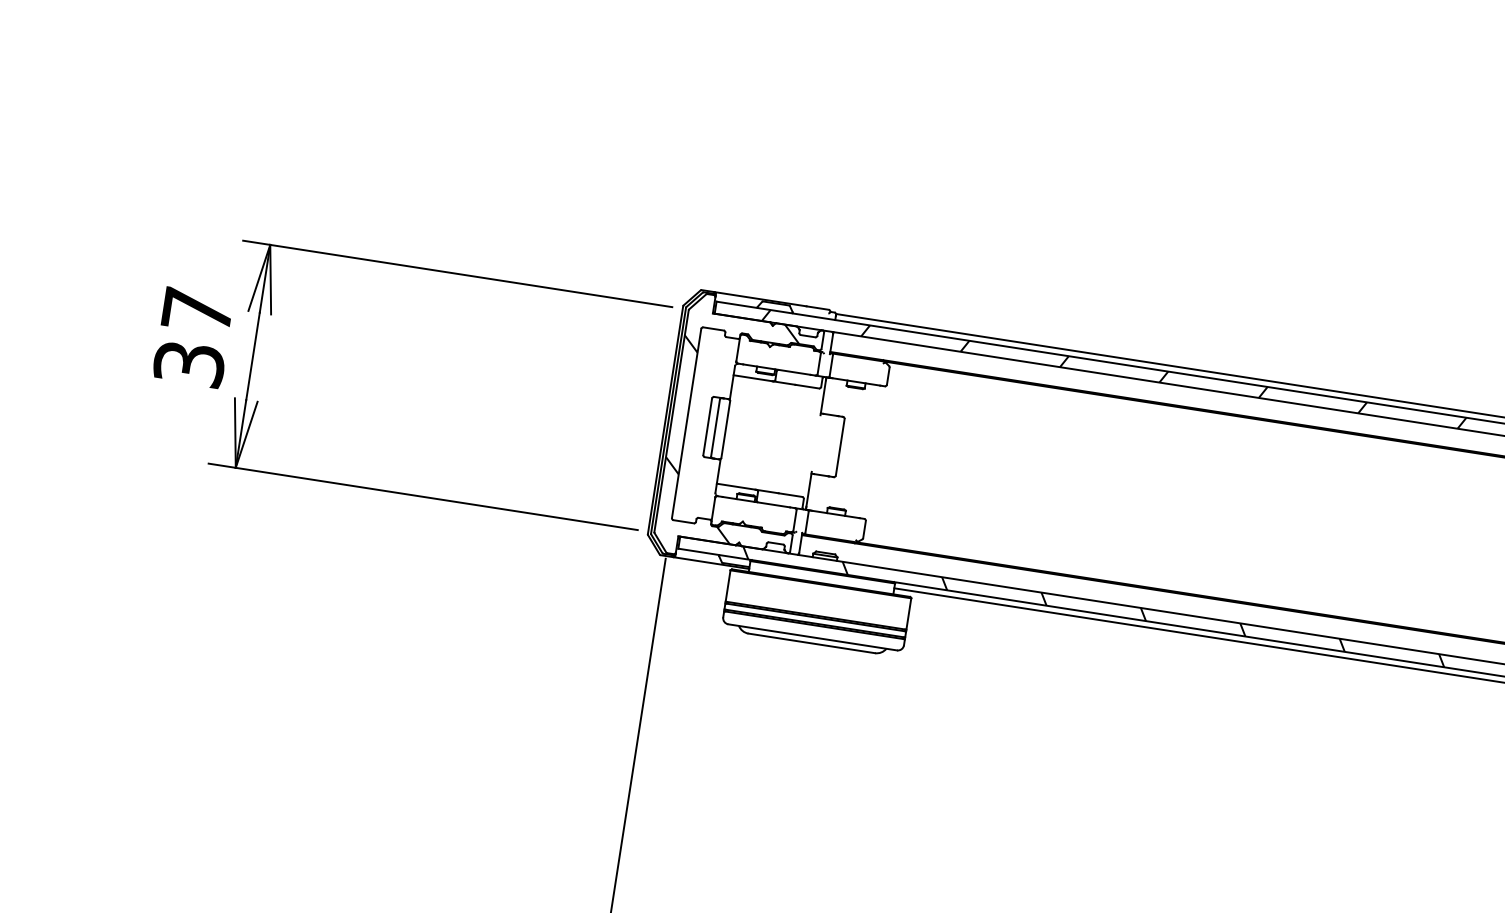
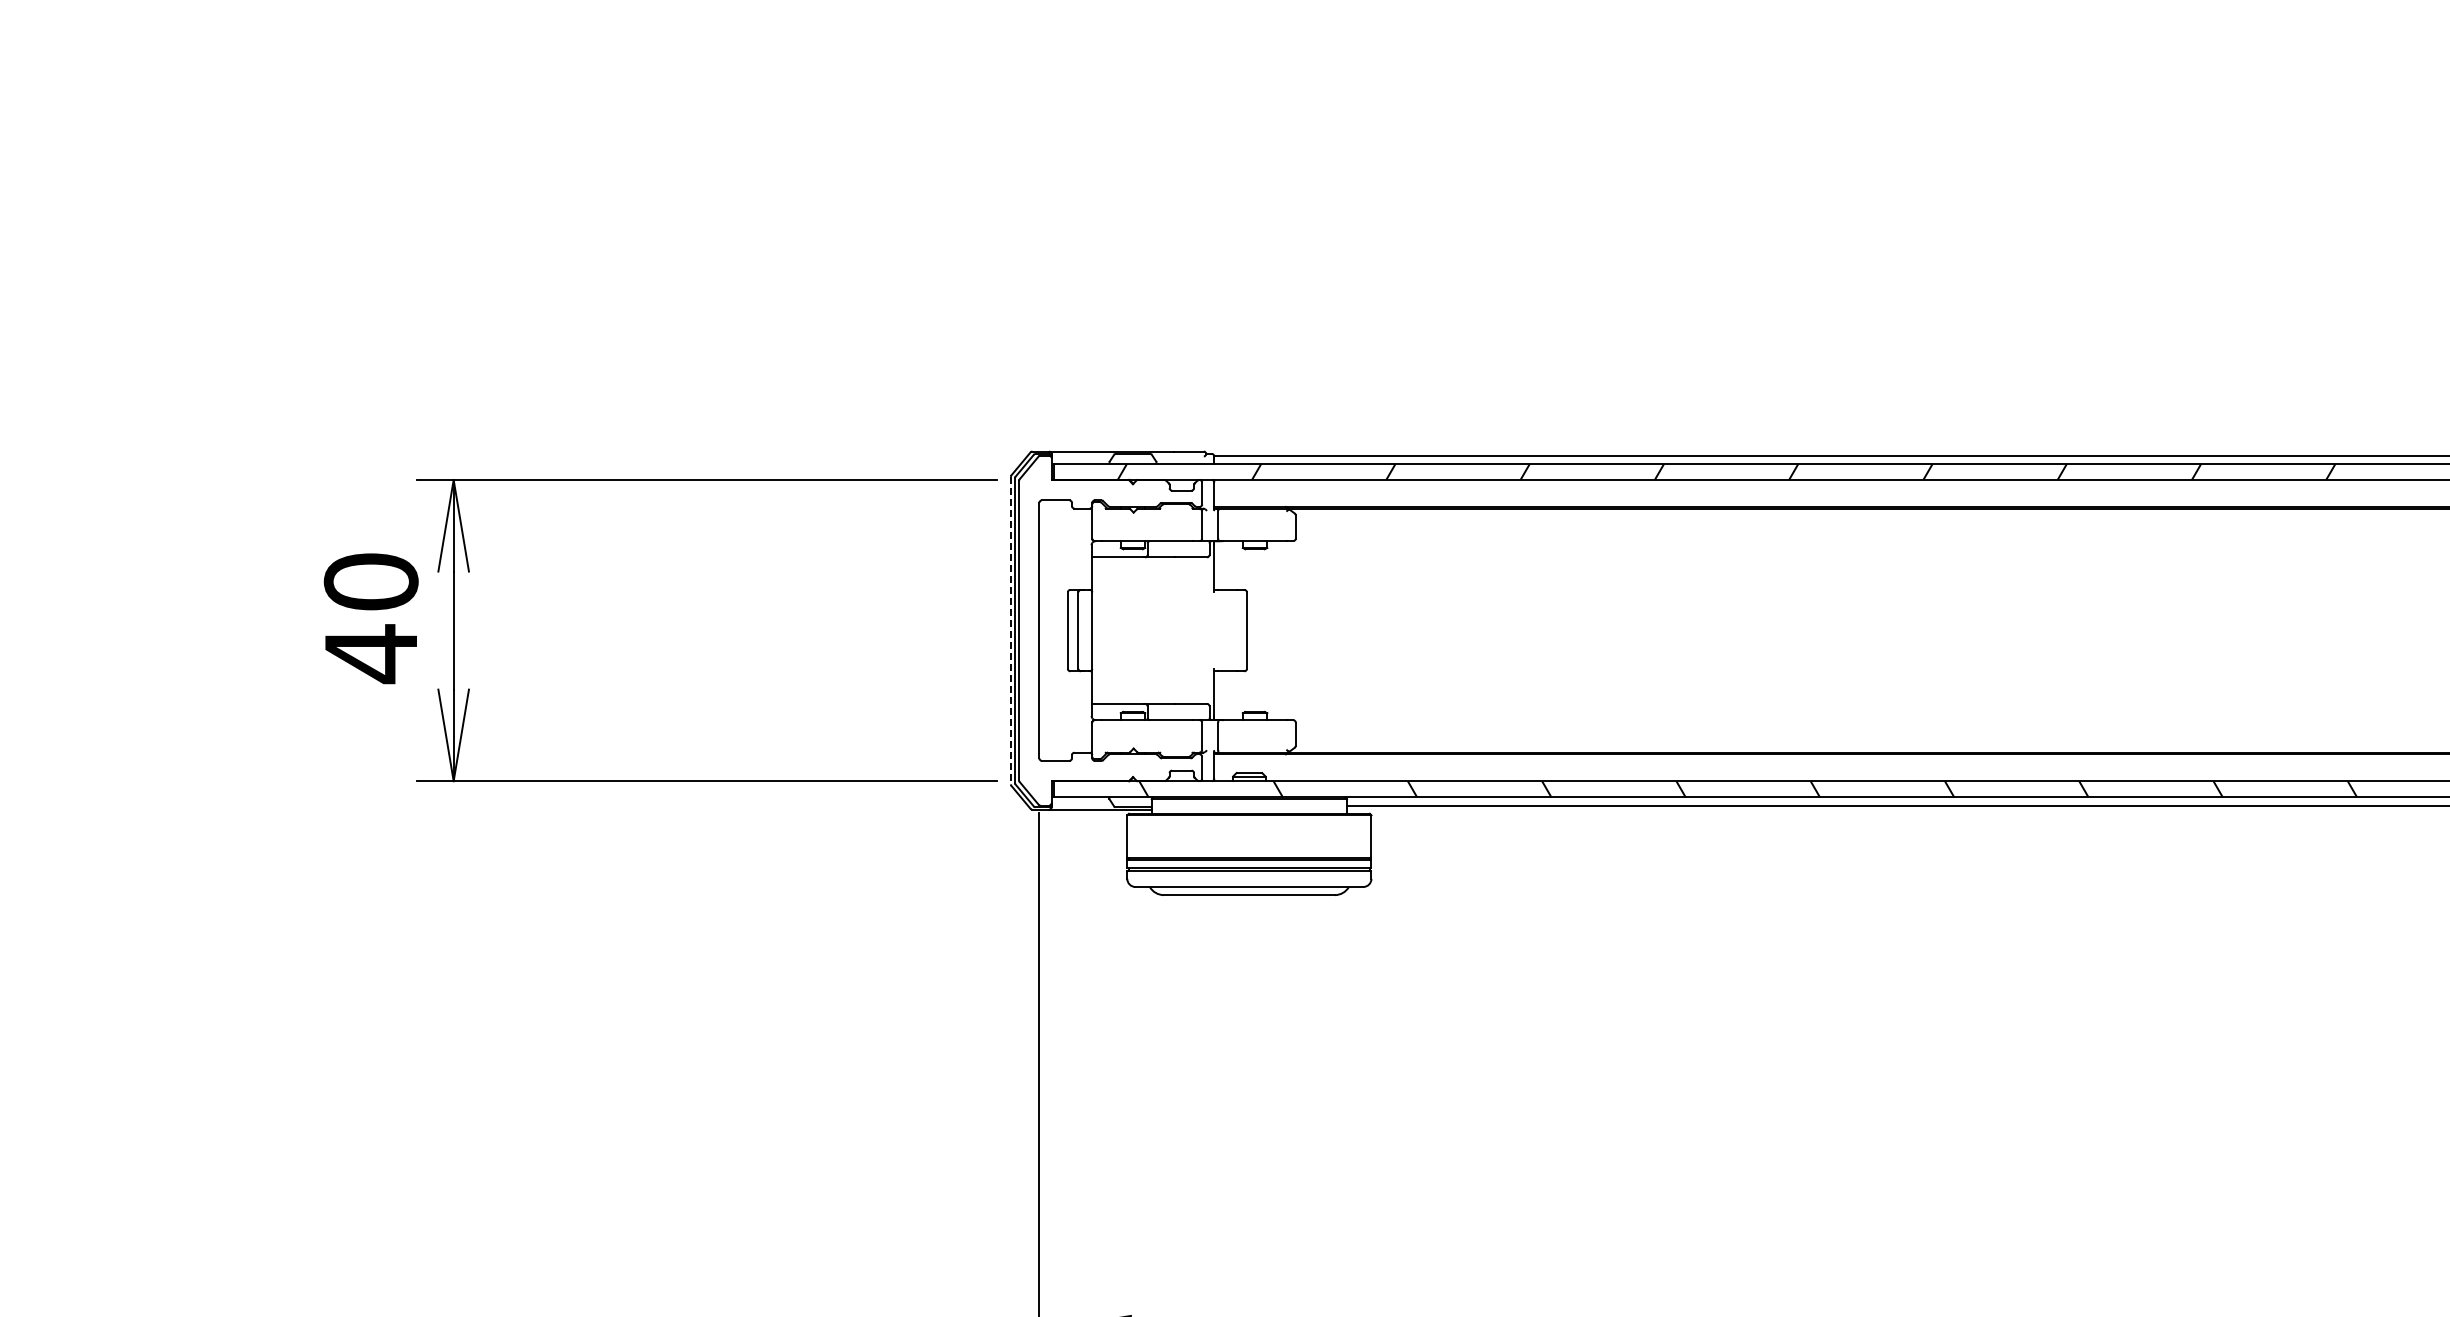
text: (192, 337) -> (370, 618), 37 -> 40
line: (665, 420) -> (1010, 630), solid -> dashed
hatch: (728, 429) -> (1095, 630), removed

